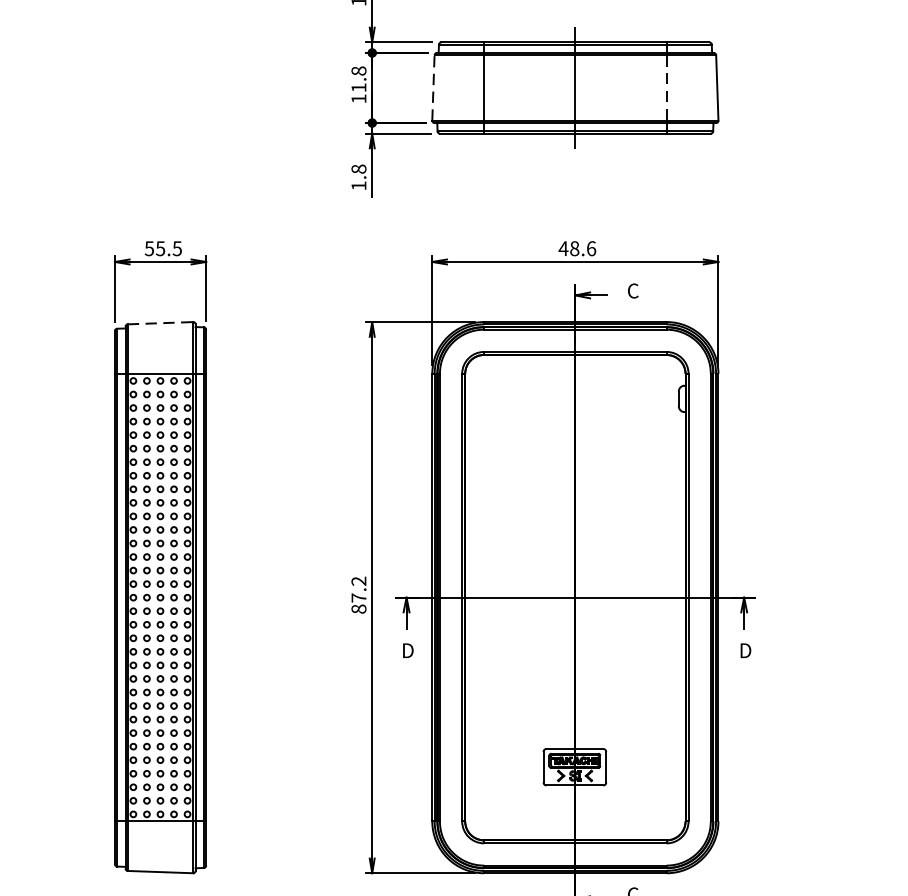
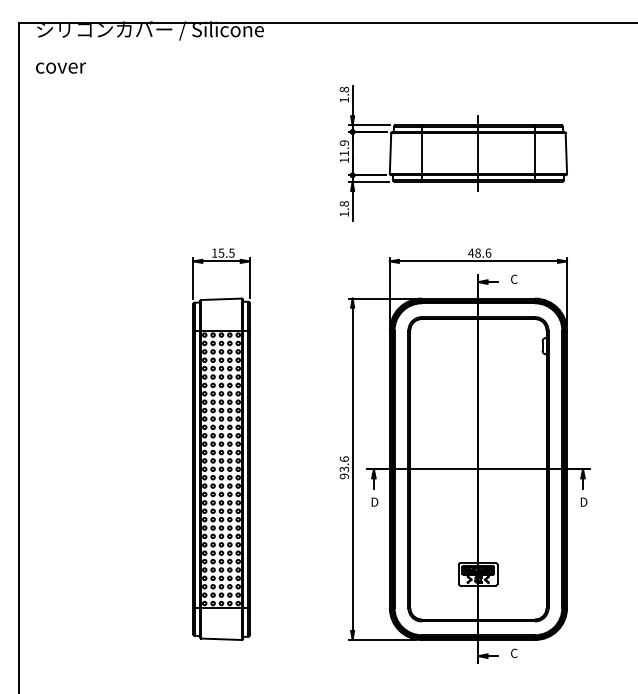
text: (359, 70) -> (344, 142), 11.8 -> 11.9
line: (433, 87) -> (390, 153), dashed -> solid
line: (665, 89) -> (534, 154), dashed -> solid
text: (149, 247) -> (214, 252), 55.5 -> 15.5
line: (160, 323) -> (221, 299), dashed -> solid
text: (359, 594) -> (344, 467), 87.2 -> 93.6

